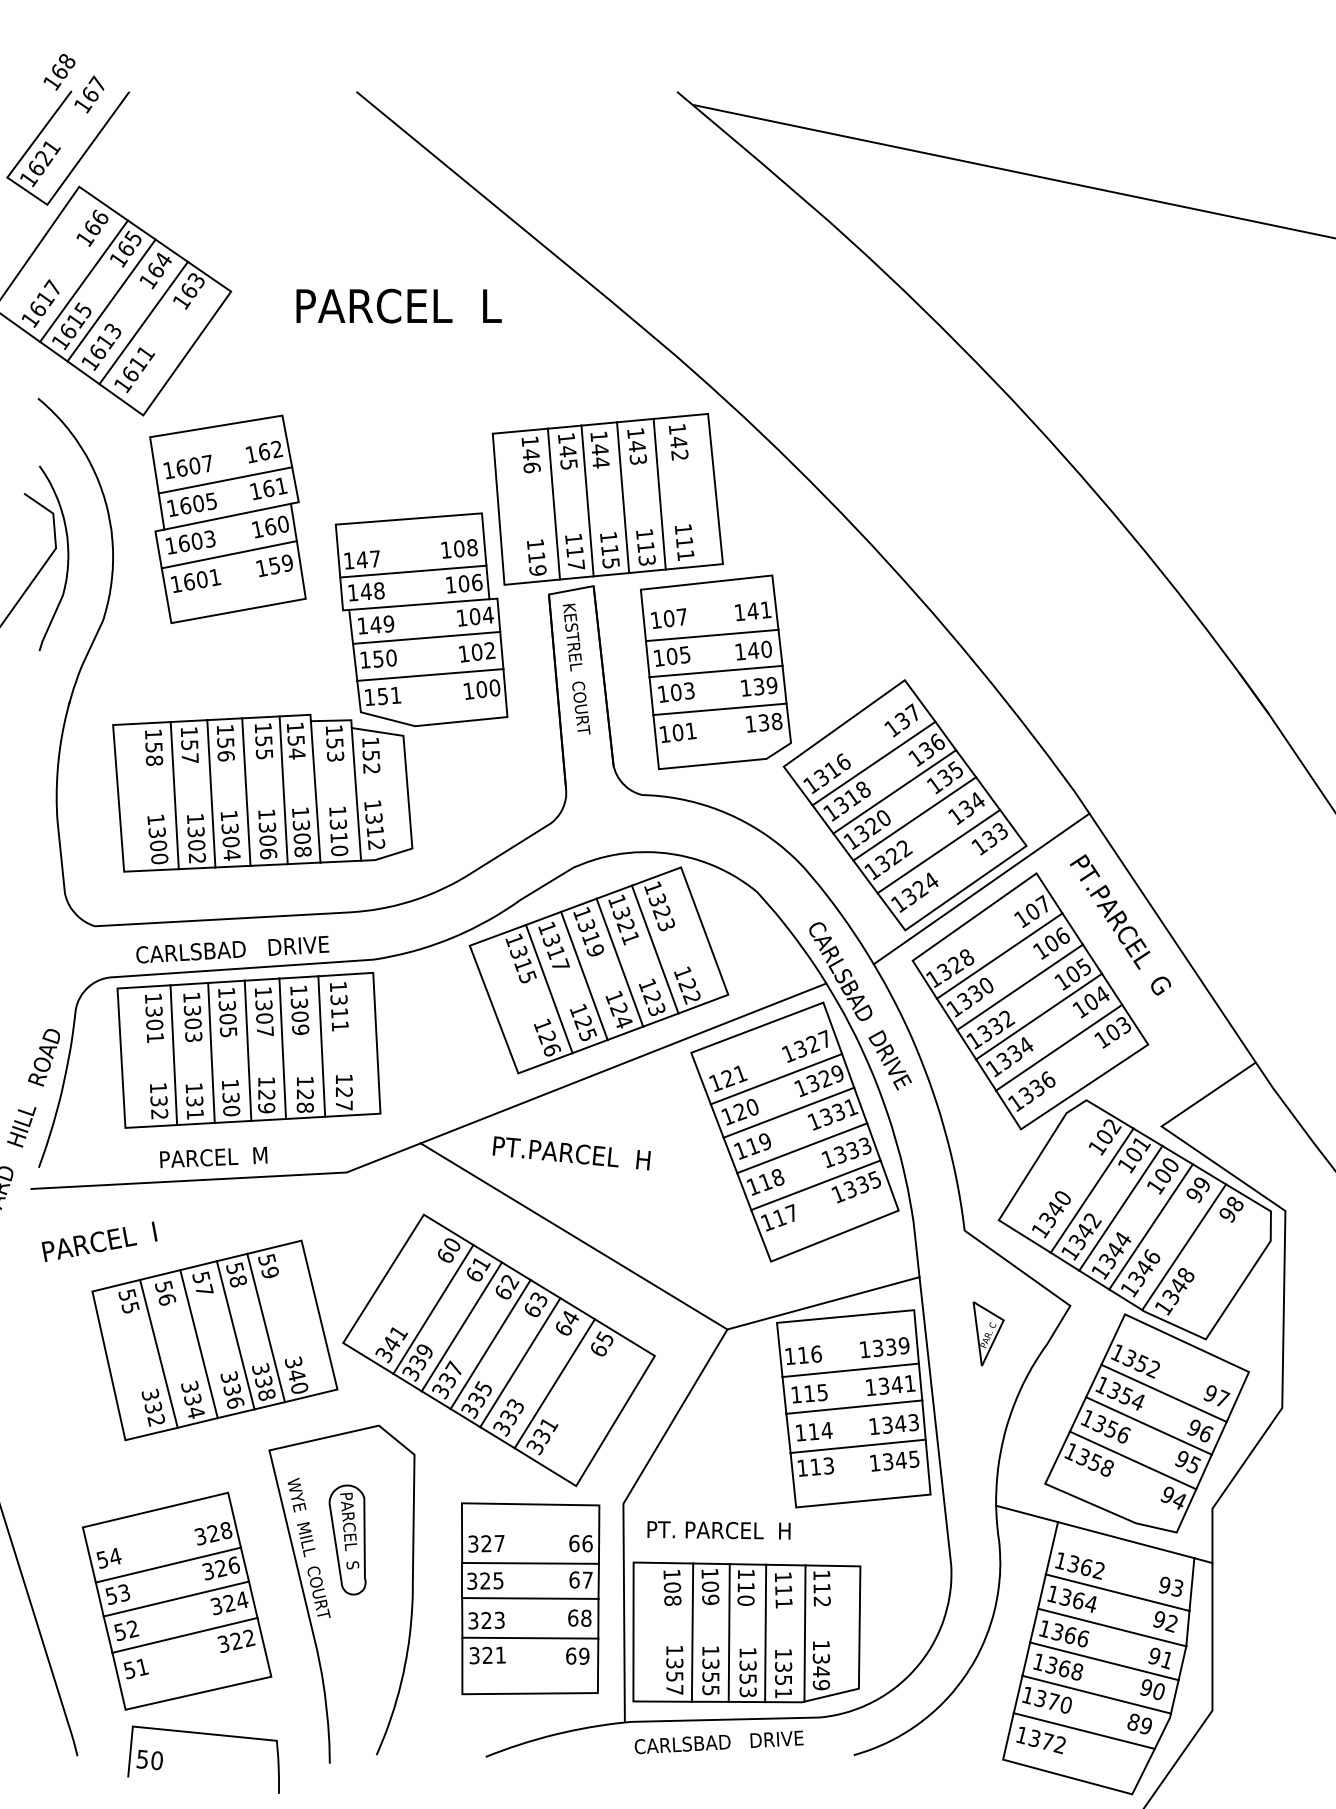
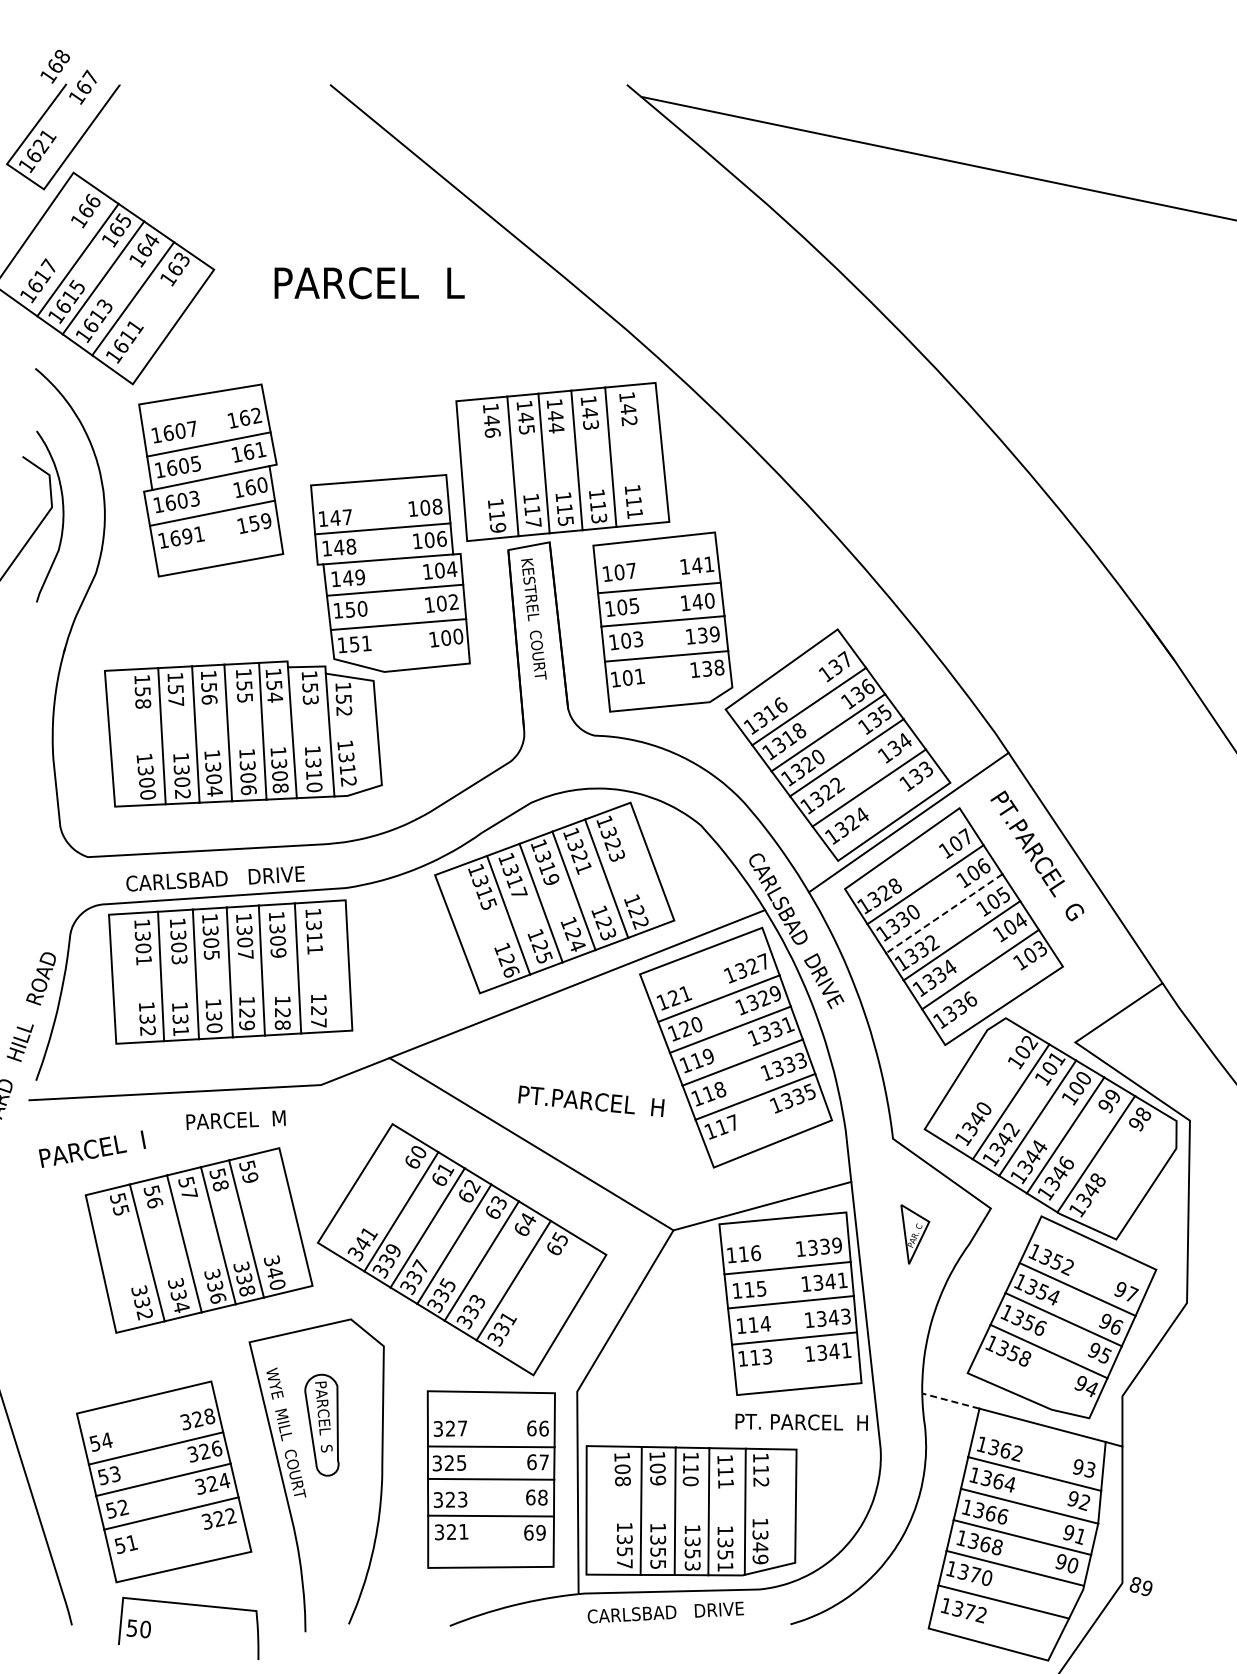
text: (202, 579) -> (187, 536), 1601 -> 1691
line: (1019, 988) -> (943, 914), solid -> dashed
text: (571, 1152) -> (591, 1100), moved
text: (213, 1156) -> (235, 1119), moved
text: (914, 1459) -> (846, 1350), 1345 -> 1341
line: (1026, 1514) -> (950, 1401), solid -> dashed
text: (718, 1529) -> (801, 1421), moved
text: (1139, 1723) -> (1140, 1586), moved

